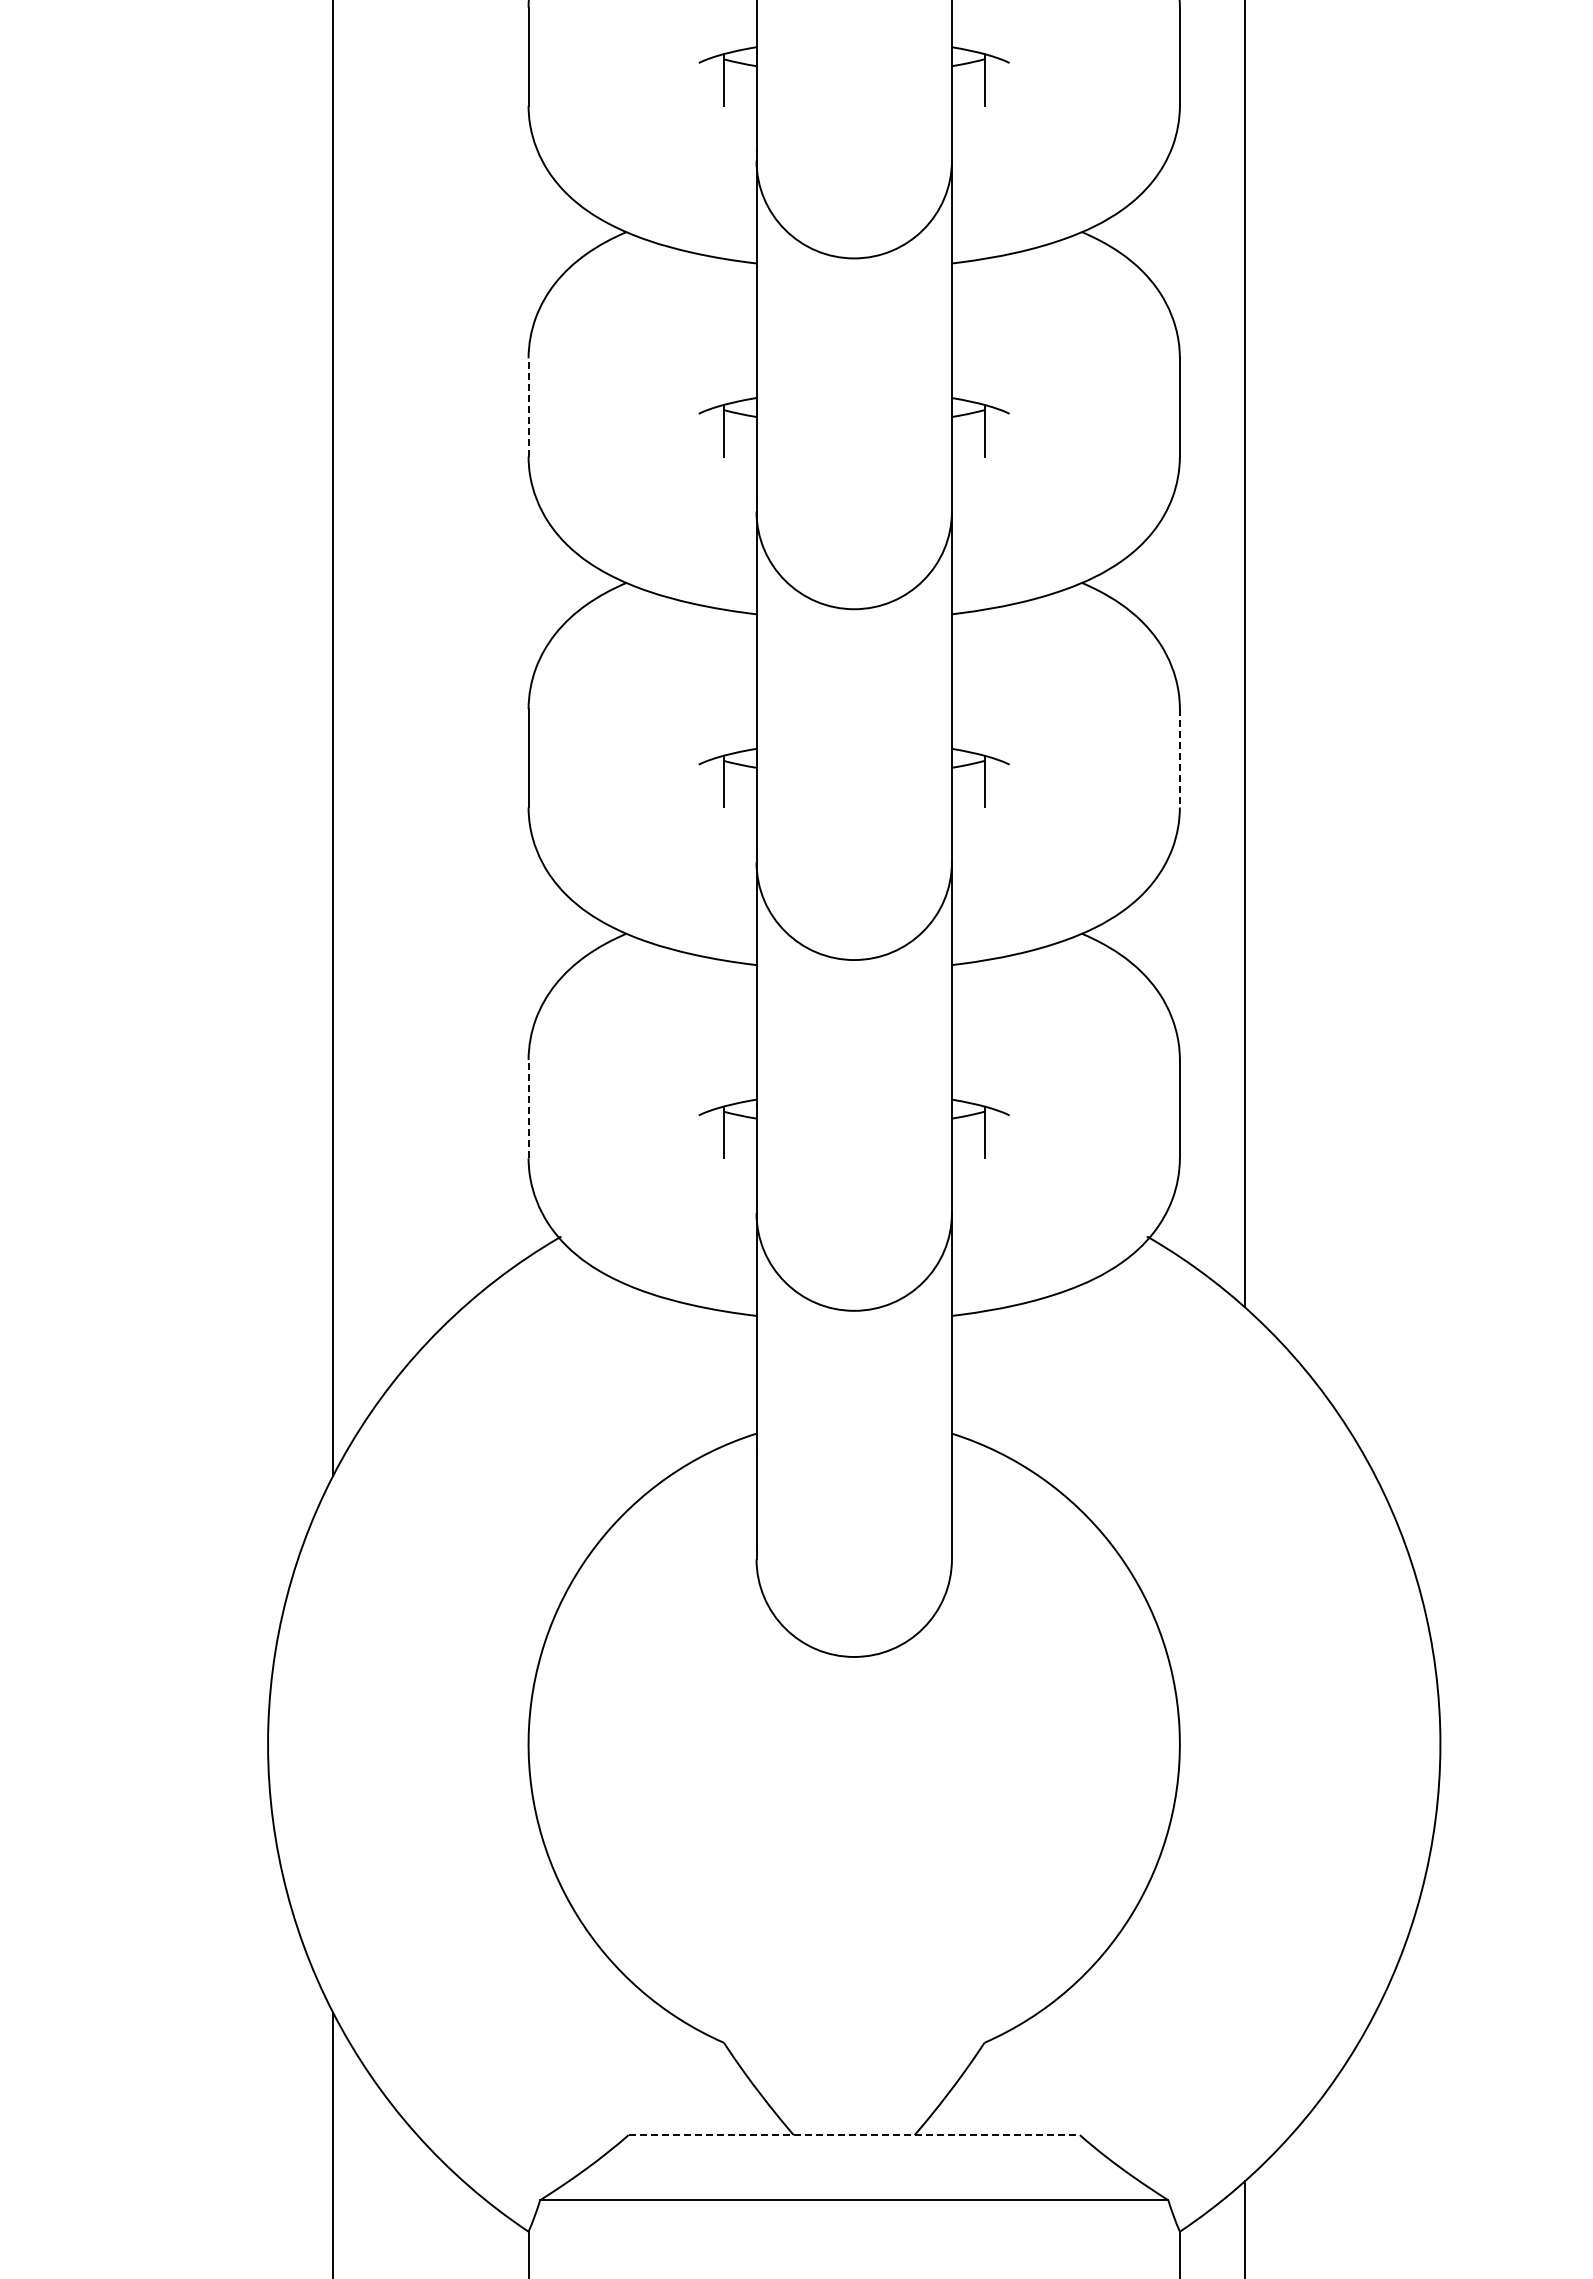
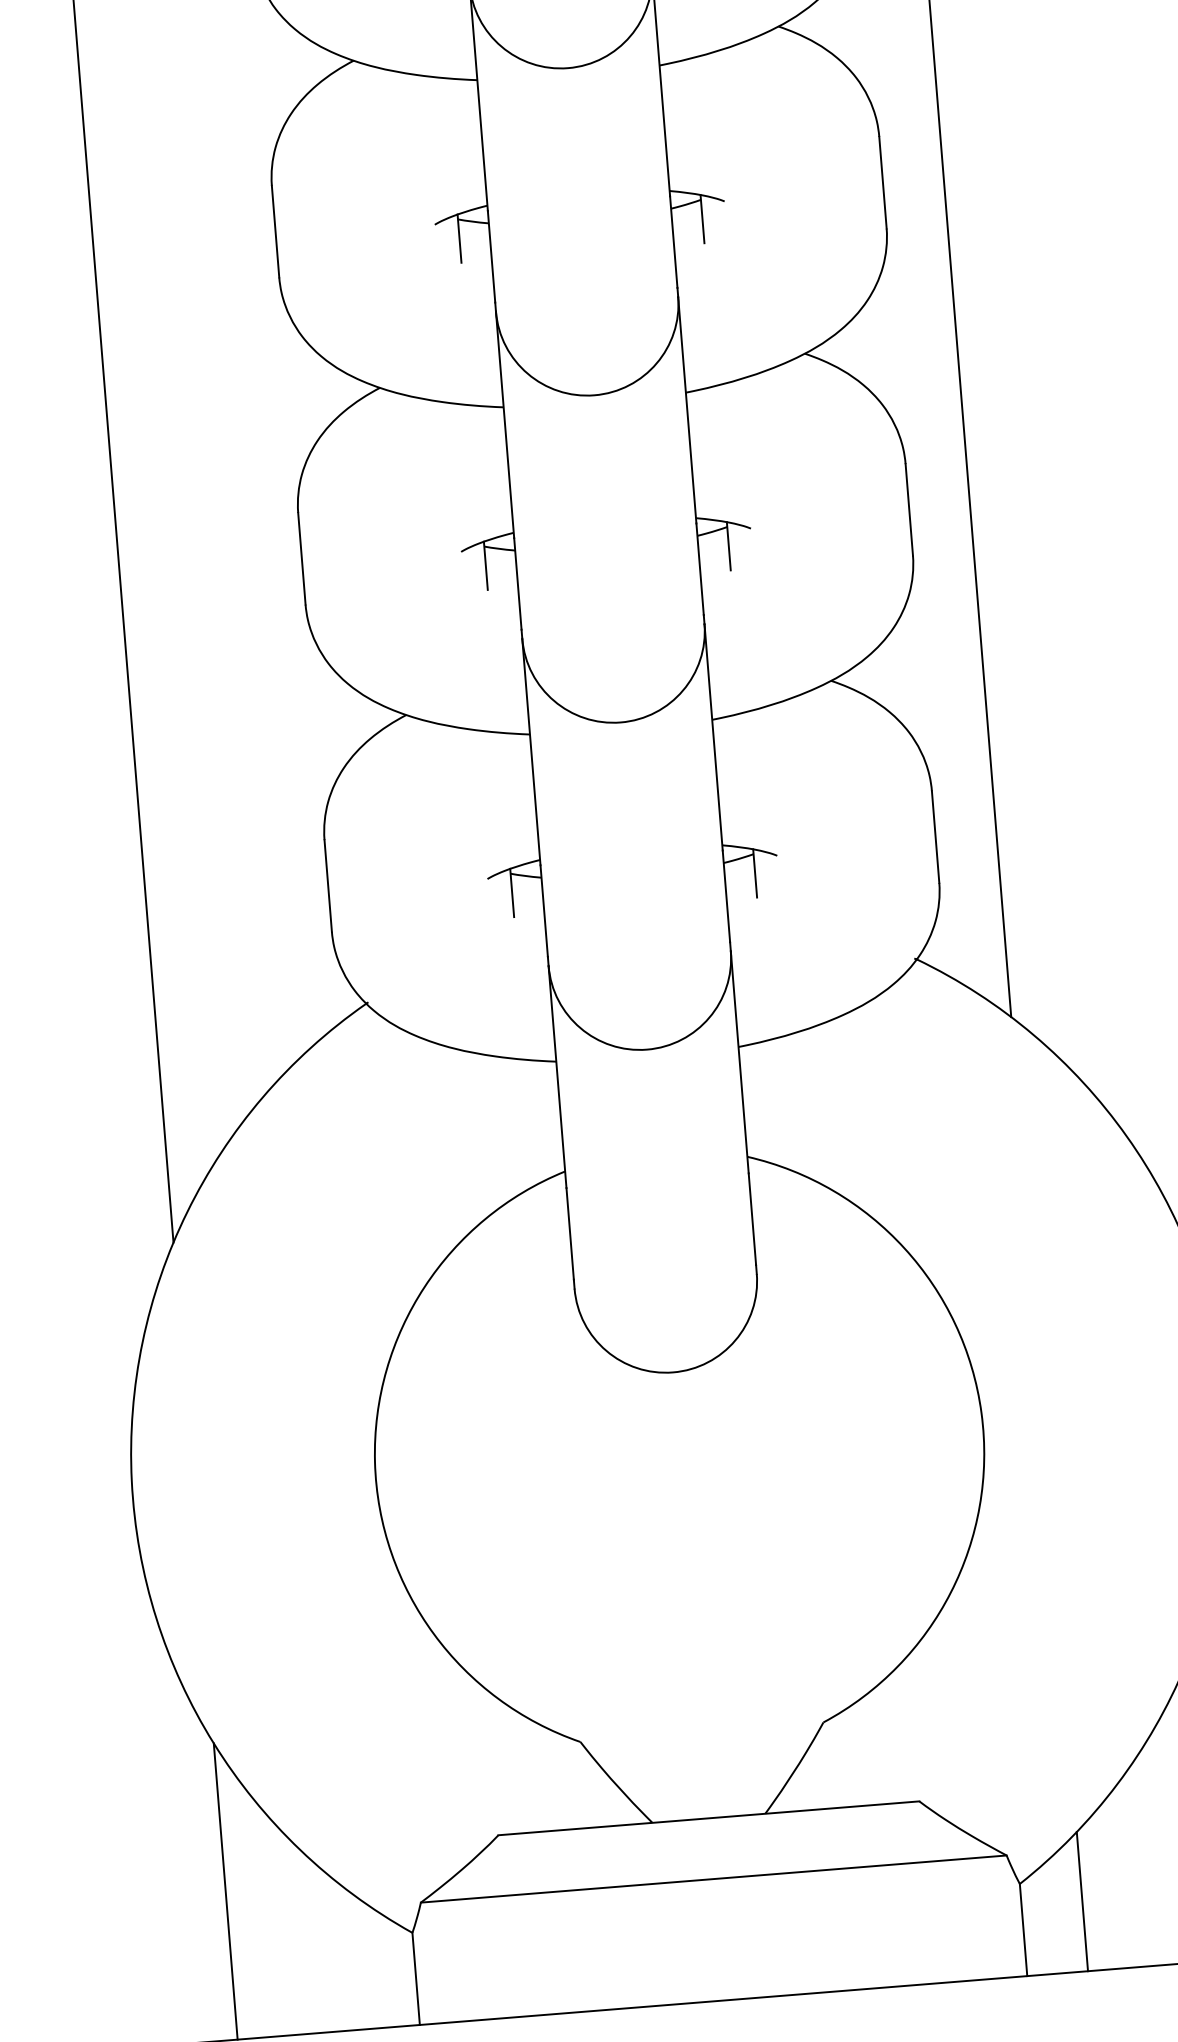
line: (528, 407) -> (275, 231), dashed -> solid
line: (1179, 758) -> (908, 510), dashed -> solid
line: (528, 1108) -> (328, 885), dashed -> solid
line: (854, 2135) -> (709, 1818), dashed -> solid

